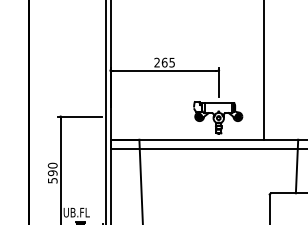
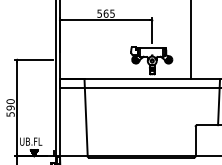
text: (156, 62) -> (99, 13), 265 -> 565

